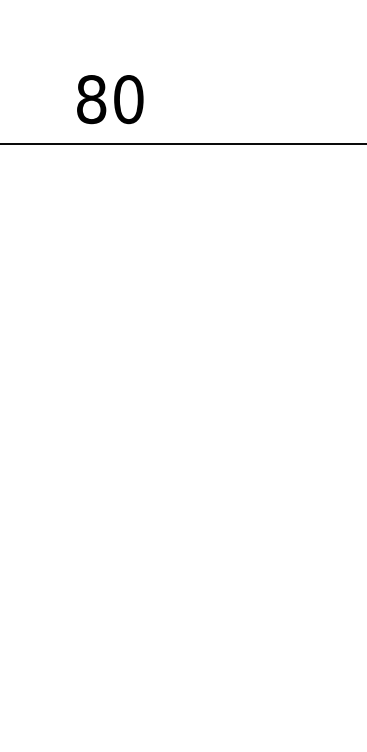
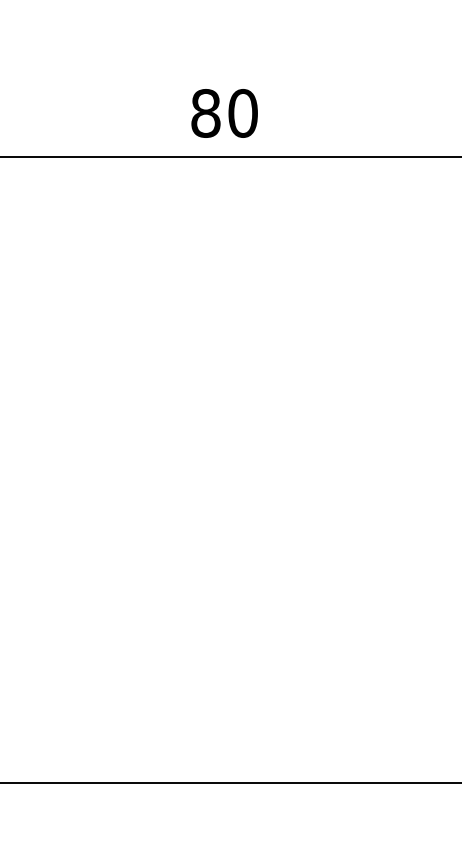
text: (110, 99) -> (224, 113), moved

